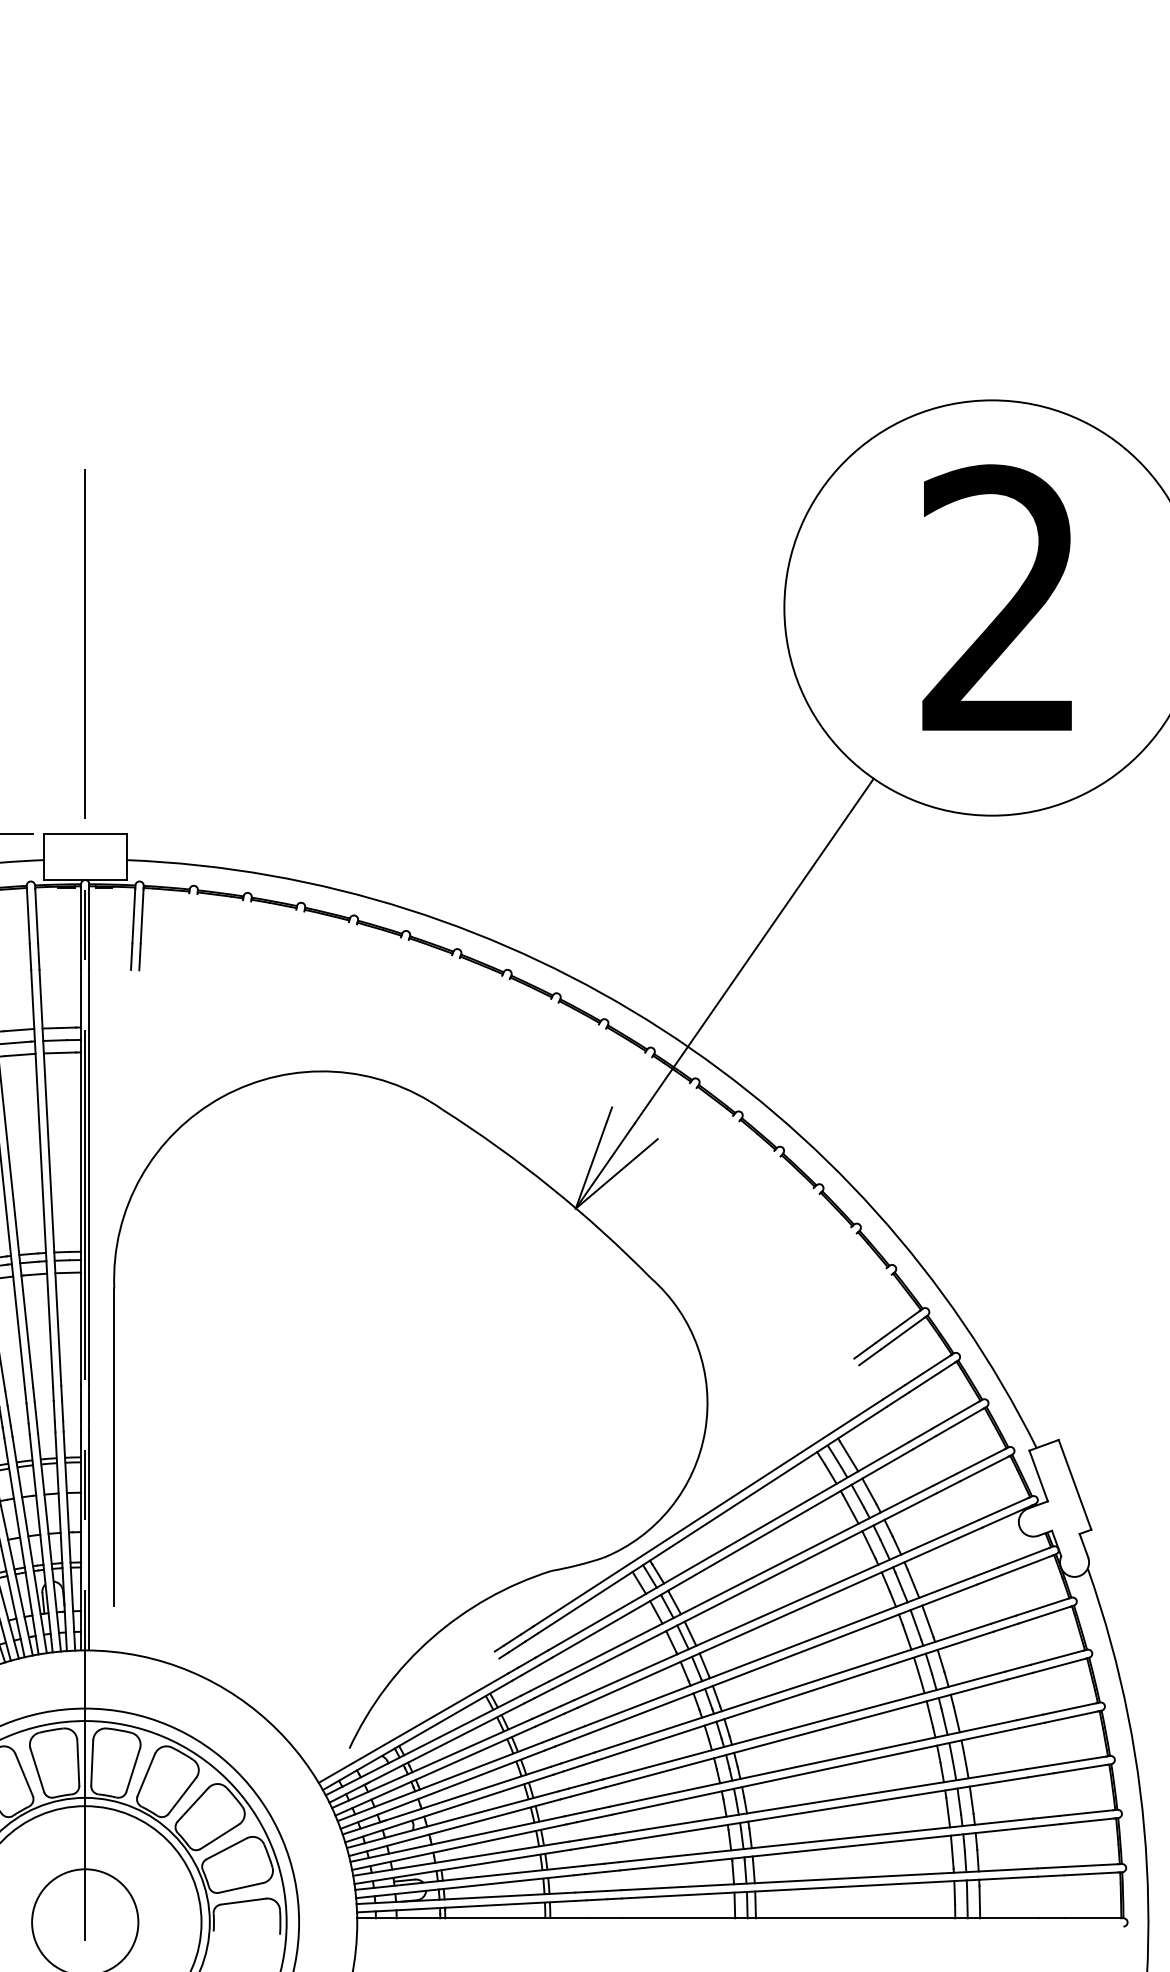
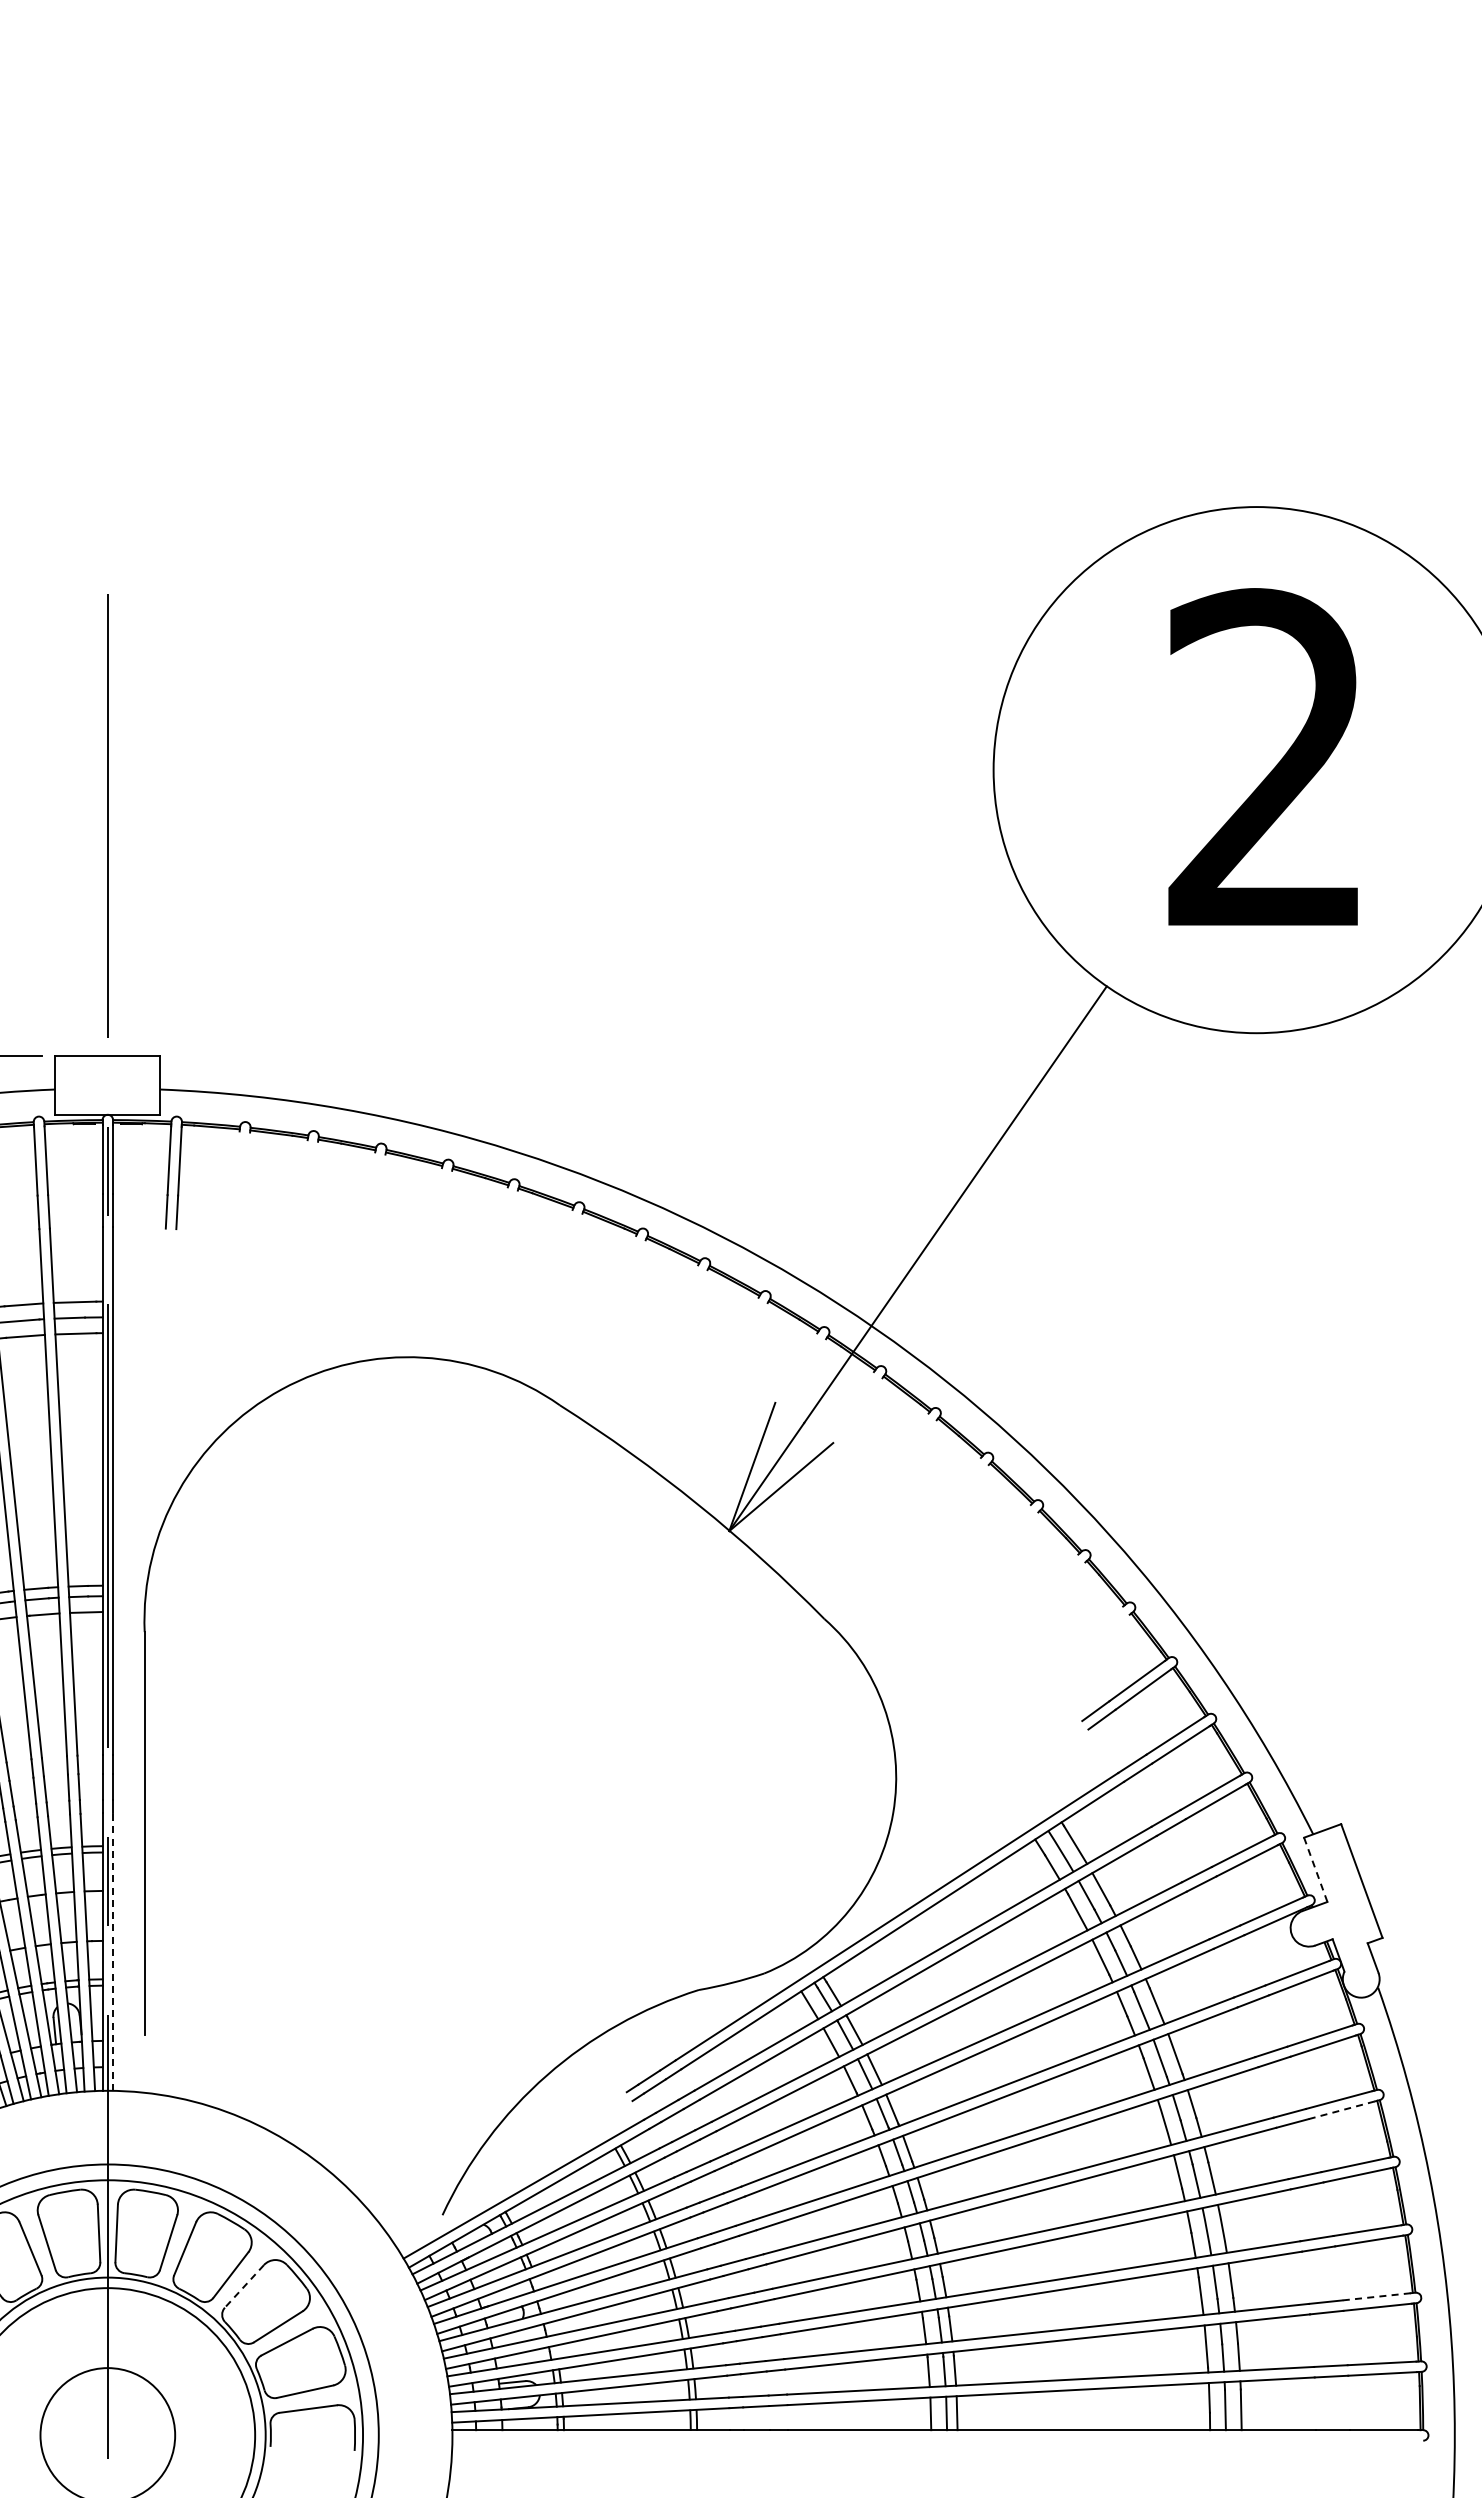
line: (1038, 1476) -> (1315, 1870), solid -> dashed
line: (89, 1541) -> (113, 1952), solid -> dashed
line: (1059, 1665) -> (1342, 2110), solid -> dashed
line: (193, 1804) -> (244, 2286), solid -> dashed
line: (1086, 1812) -> (1376, 2296), solid -> dashed

